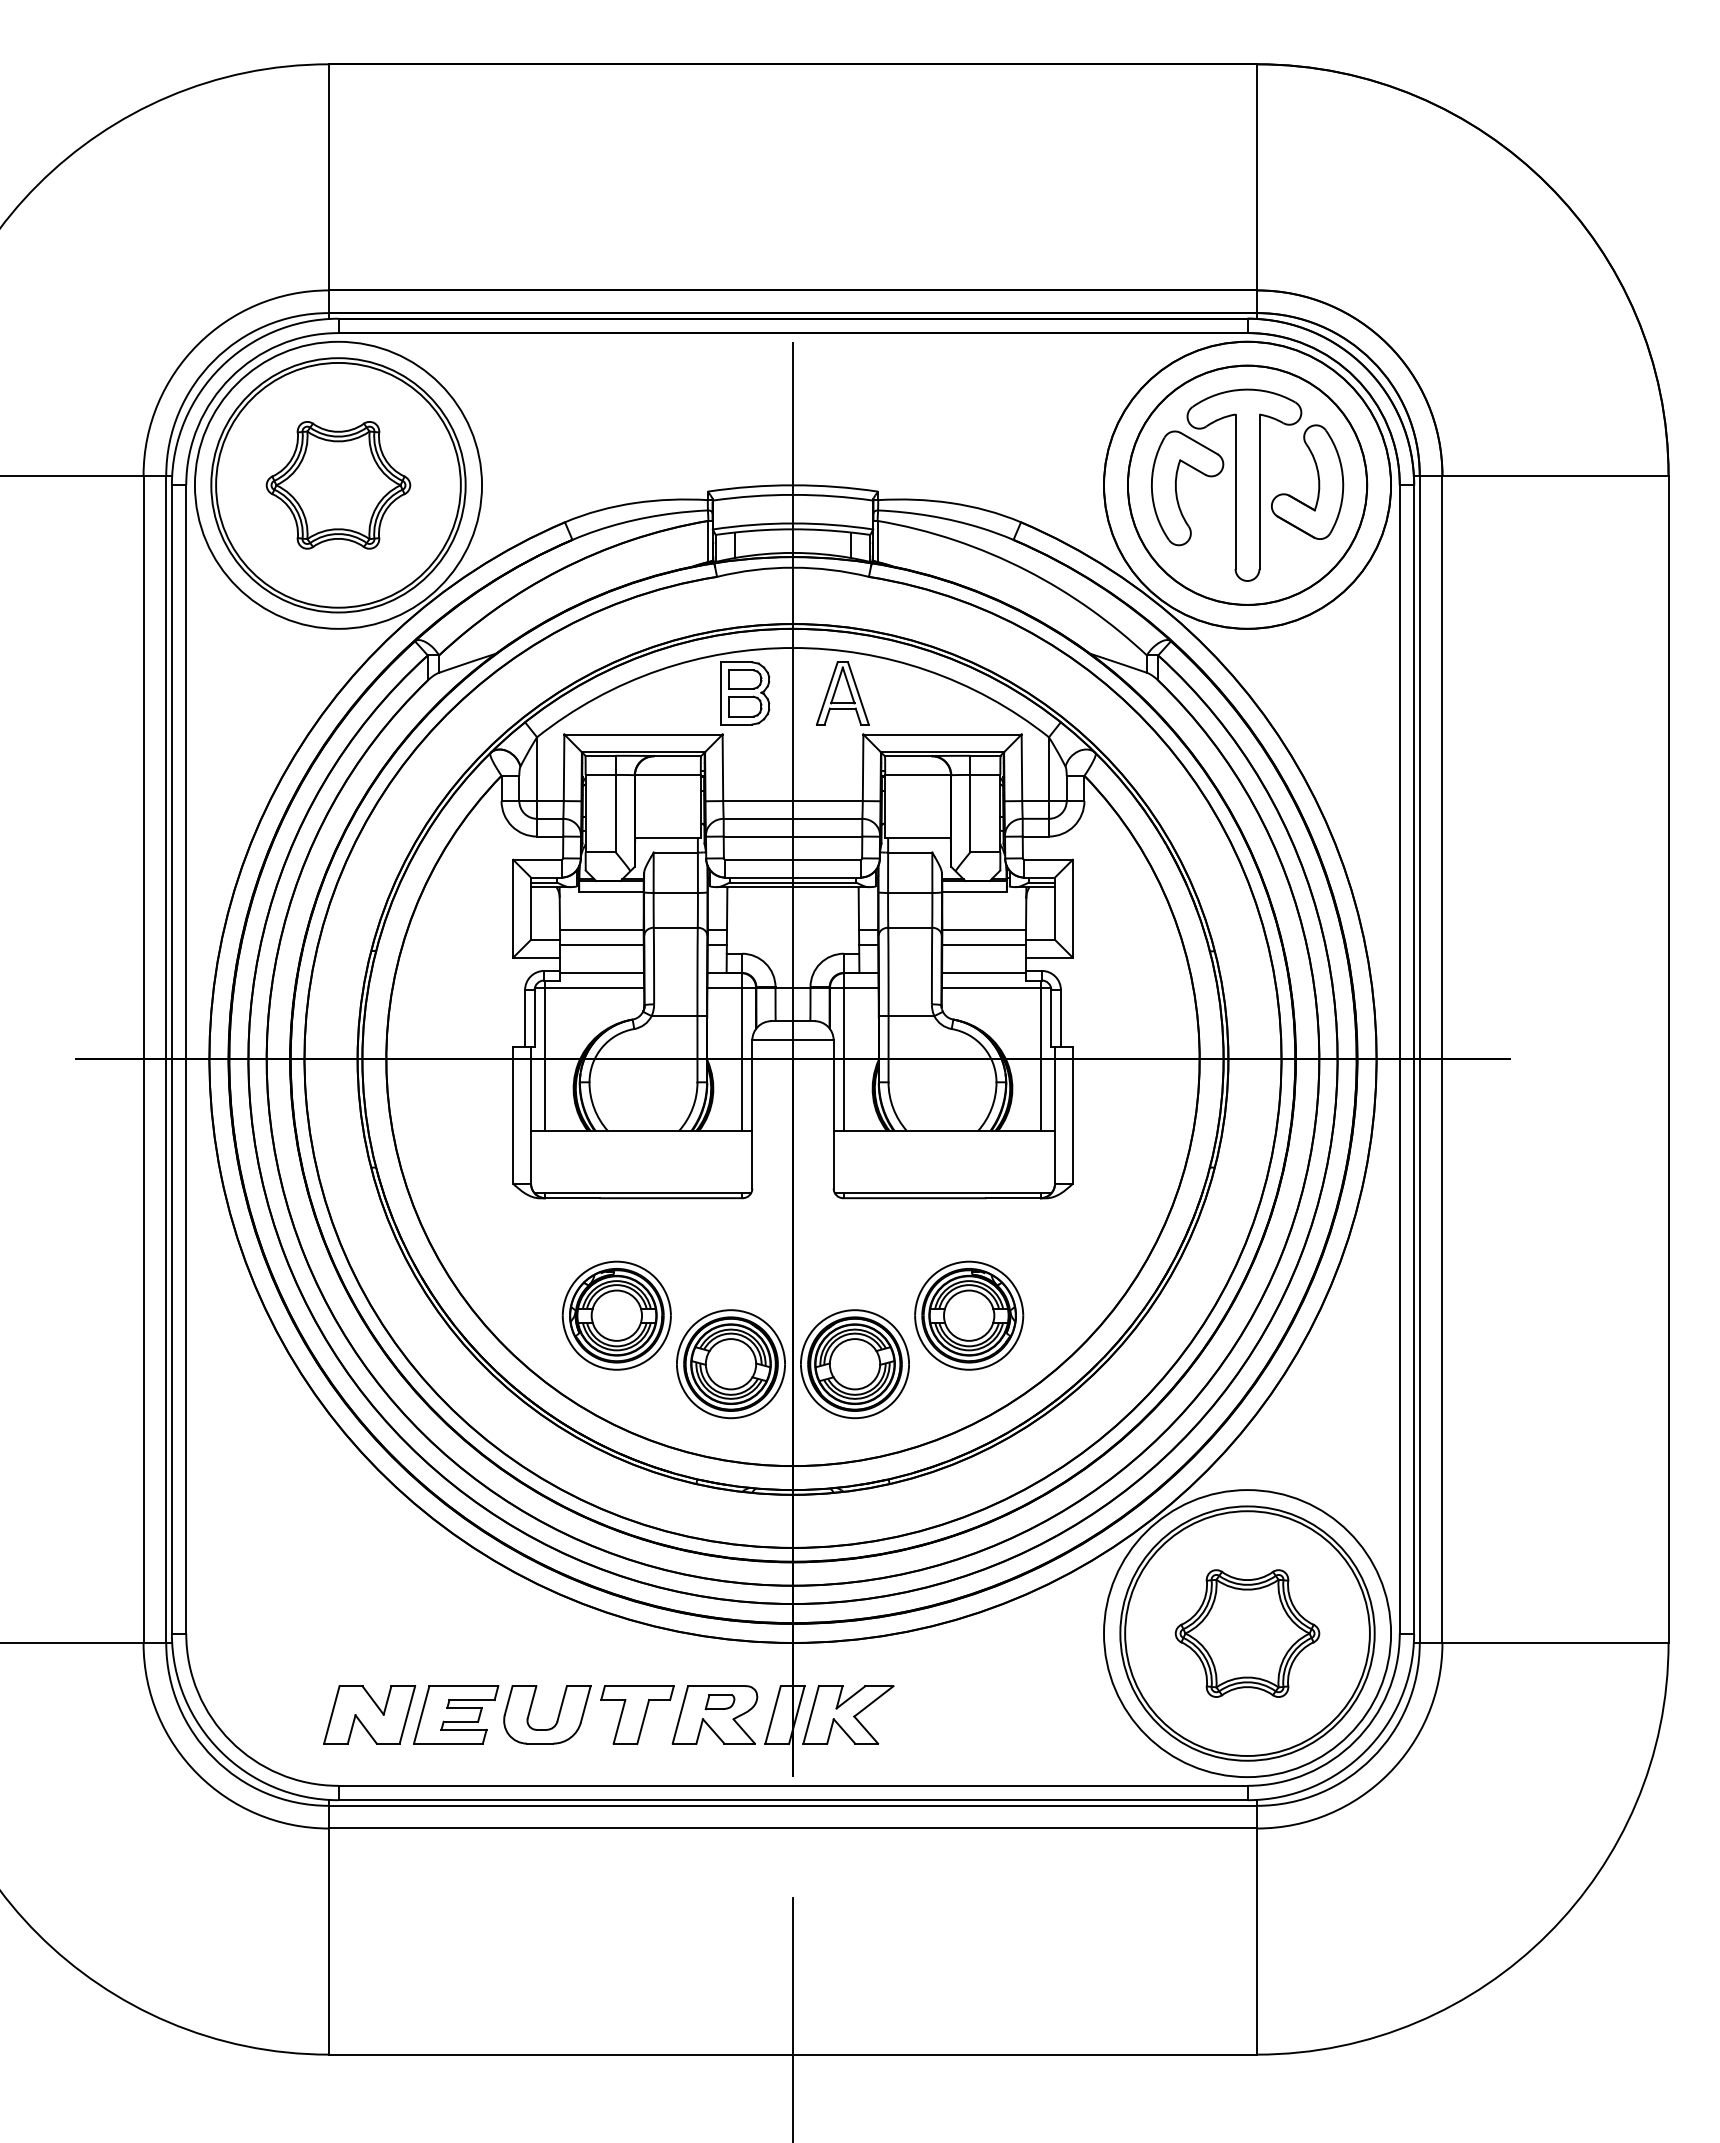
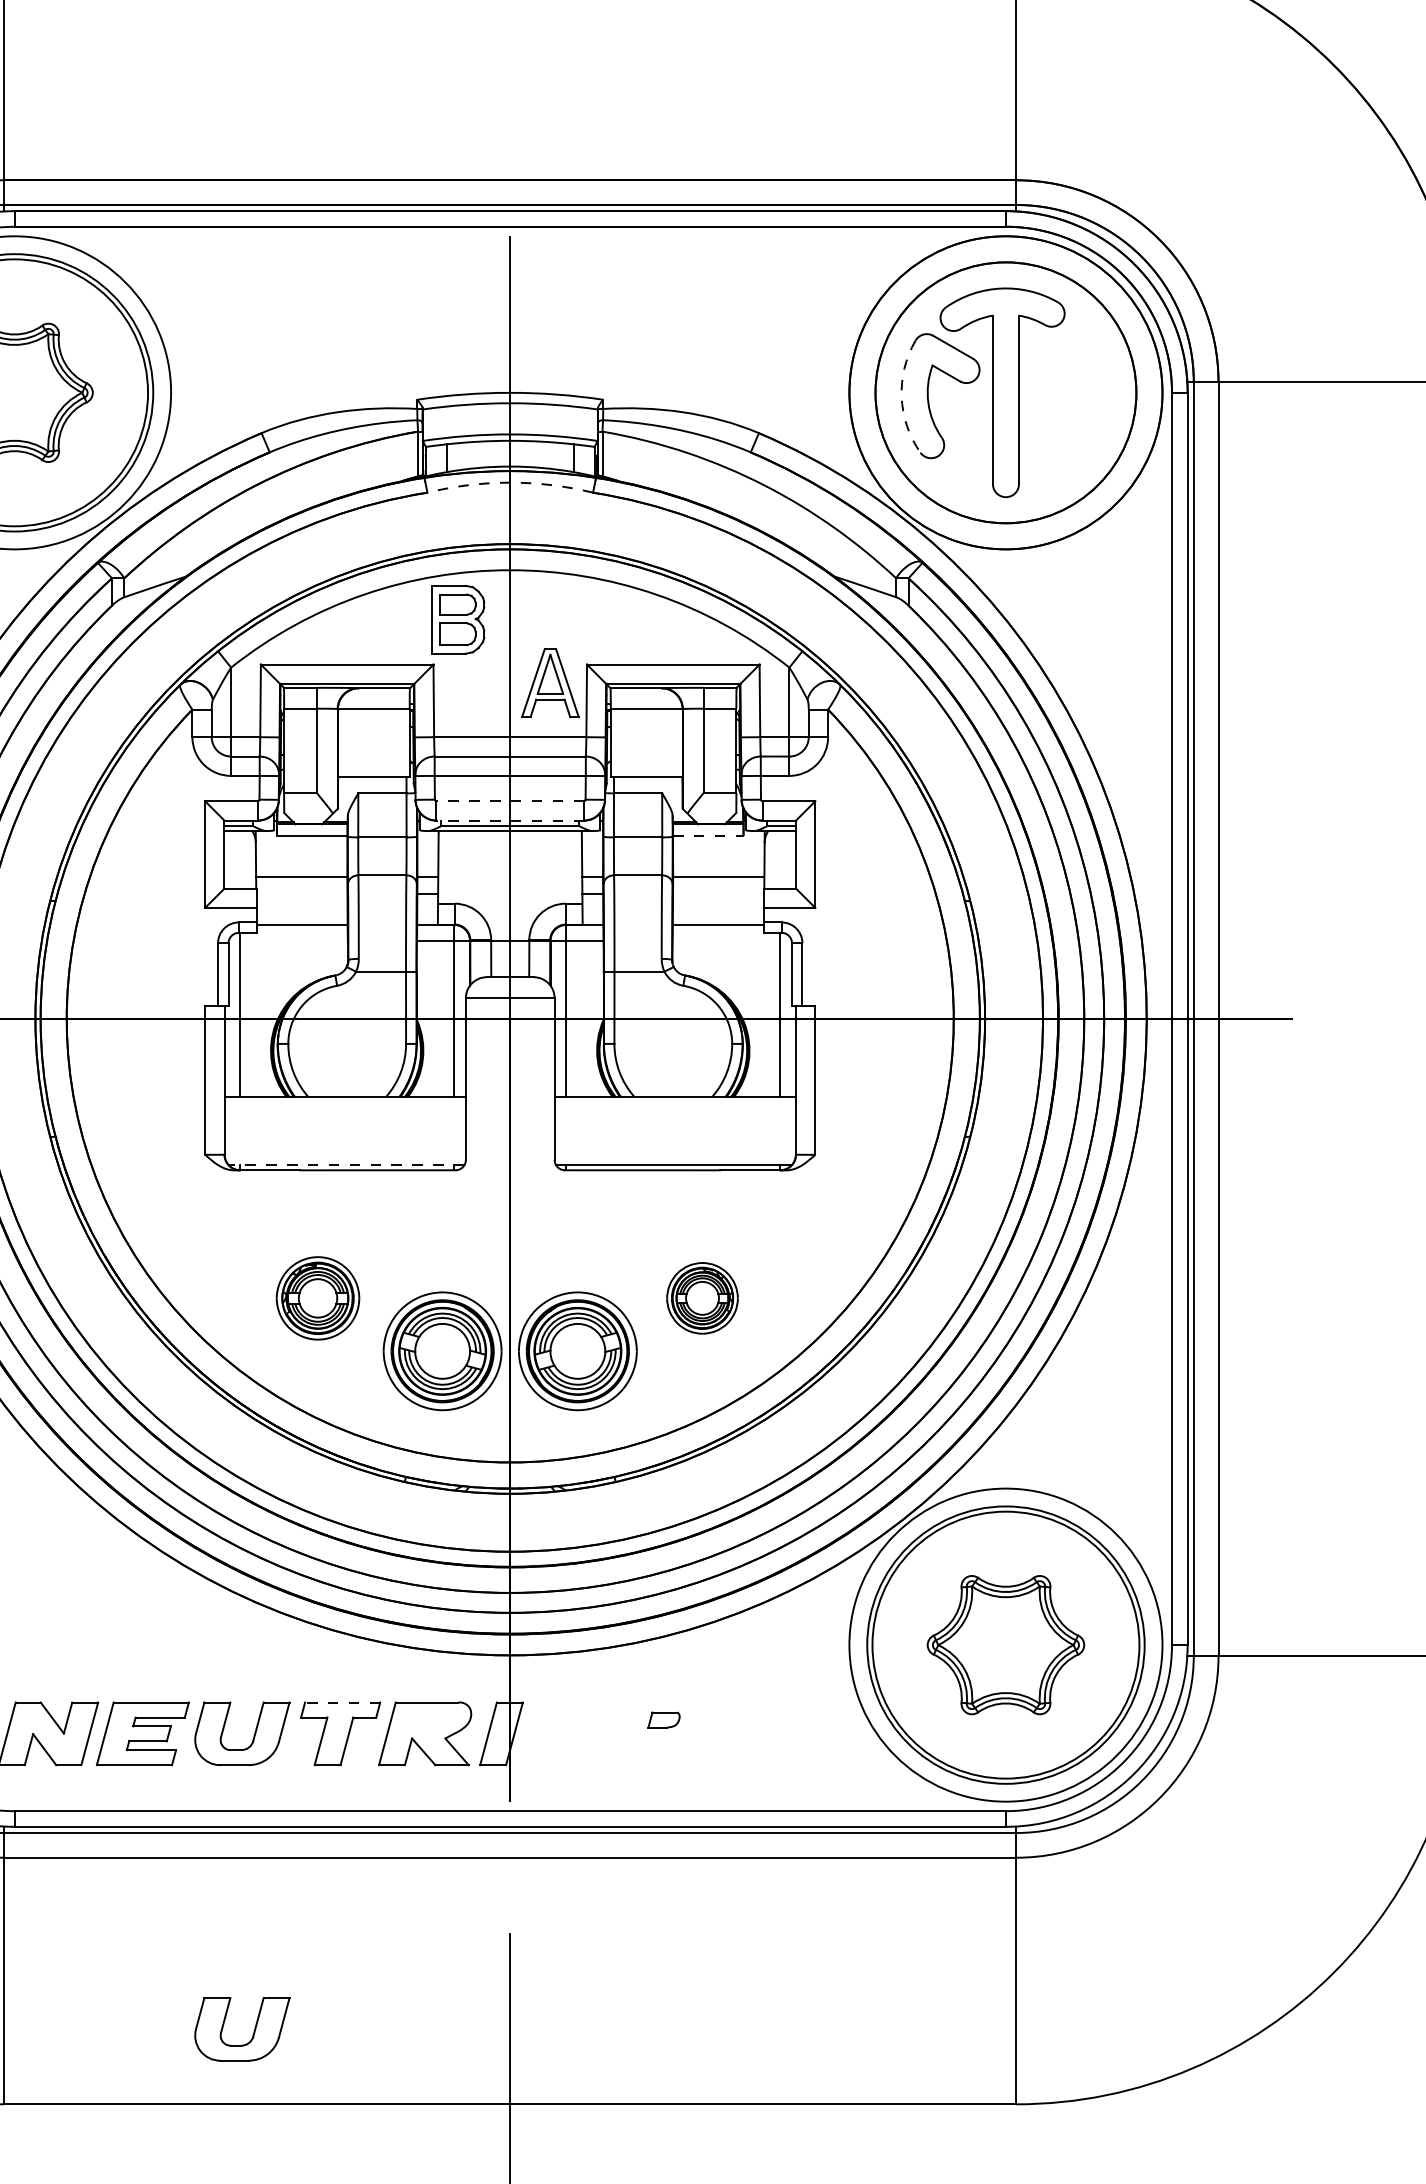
part: (1317, 477) -> (1082, 384), removed
arc: (1151, 489) -> (901, 397), solid -> dashed
arc: (793, 567) -> (510, 482), solid -> dashed
part: (842, 693) -> (550, 683), moved
line: (793, 859) -> (510, 800), solid -> dashed
line: (793, 877) -> (510, 820), solid -> dashed
line: (975, 891) -> (709, 835), solid -> dashed
line: (601, 944) -> (301, 893), removed
line: (983, 944) -> (718, 893), removed
line: (589, 987) -> (288, 940), removed
line: (996, 987) -> (732, 940), removed
line: (642, 1193) -> (346, 1165), solid -> dashed
part: (616, 1315) -> (317, 1298), size x0.7
part: (969, 1315) -> (702, 1298), size x0.6
line: (638, 1686) -> (341, 1702), solid -> dashed
part: (719, 1702) -> (663, 1720), moved
part: (848, 1714) -> (570, 1733), removed
part: (557, 1987) -> (253, 2031), added

